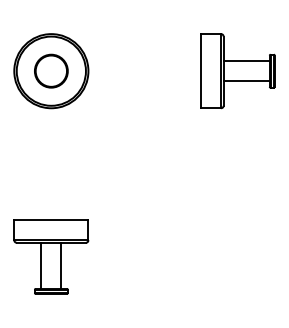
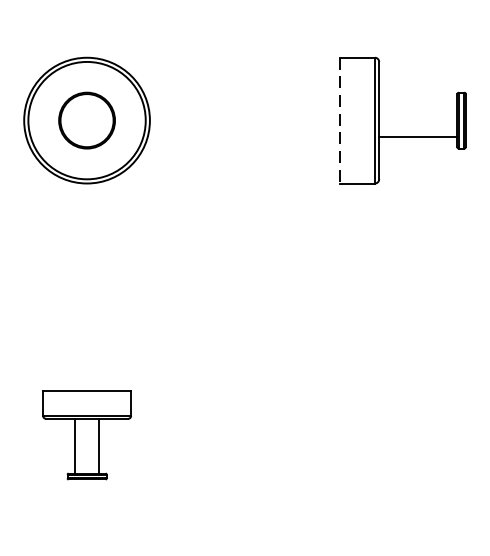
line: (246, 61) -> (417, 104), removed
line: (200, 71) -> (339, 121), solid -> dashed
part: (51, 256) -> (87, 434), size x0.7

